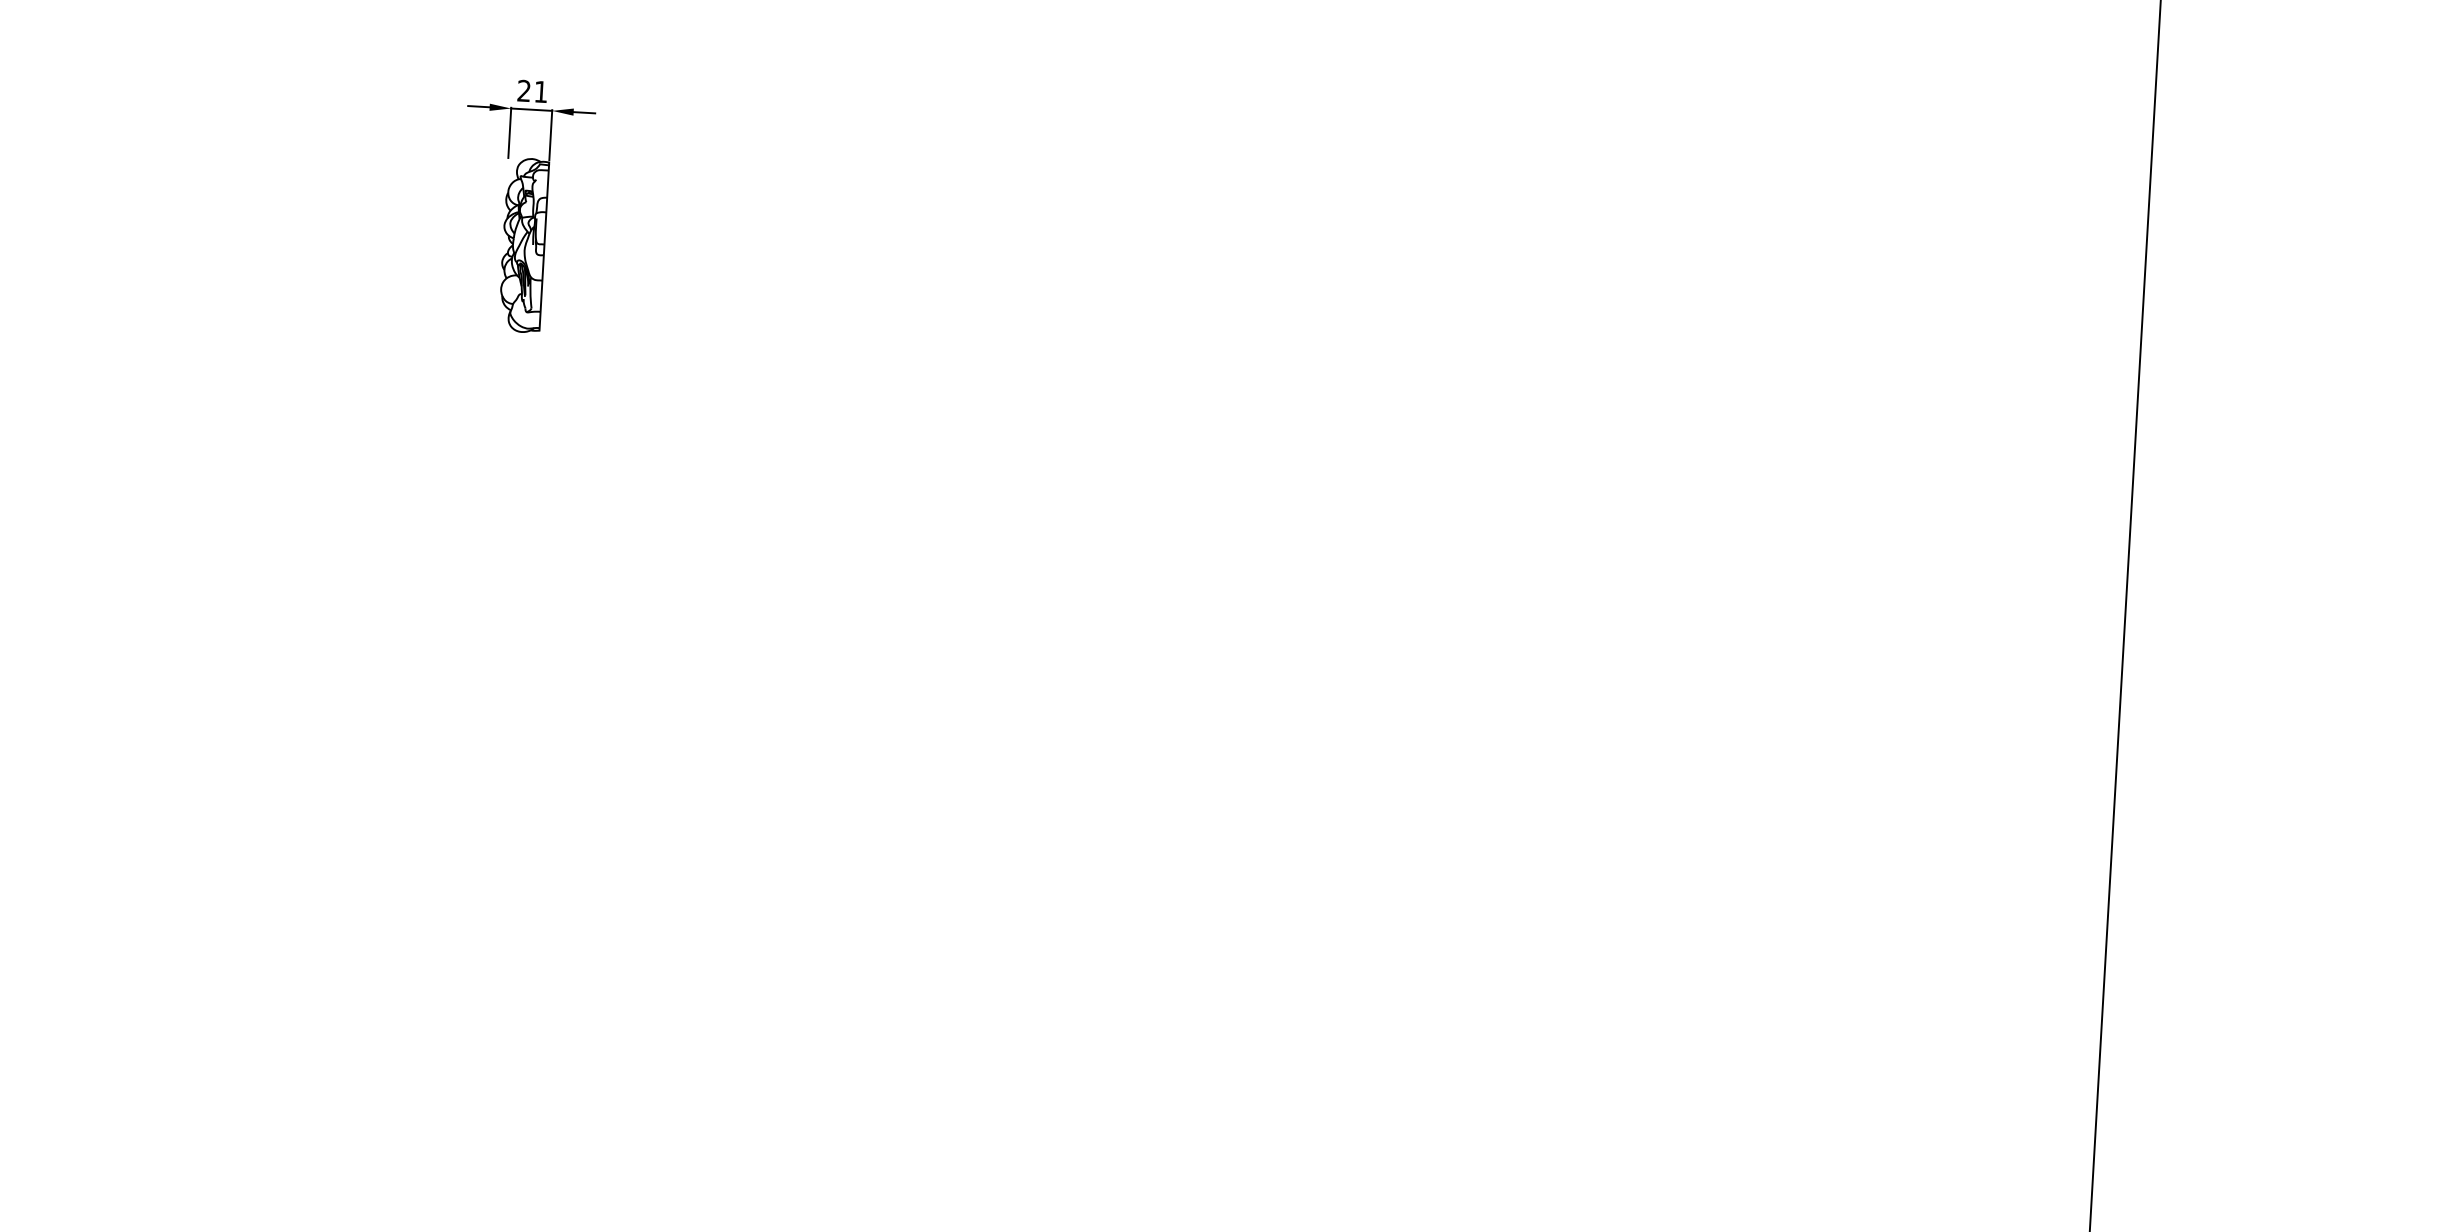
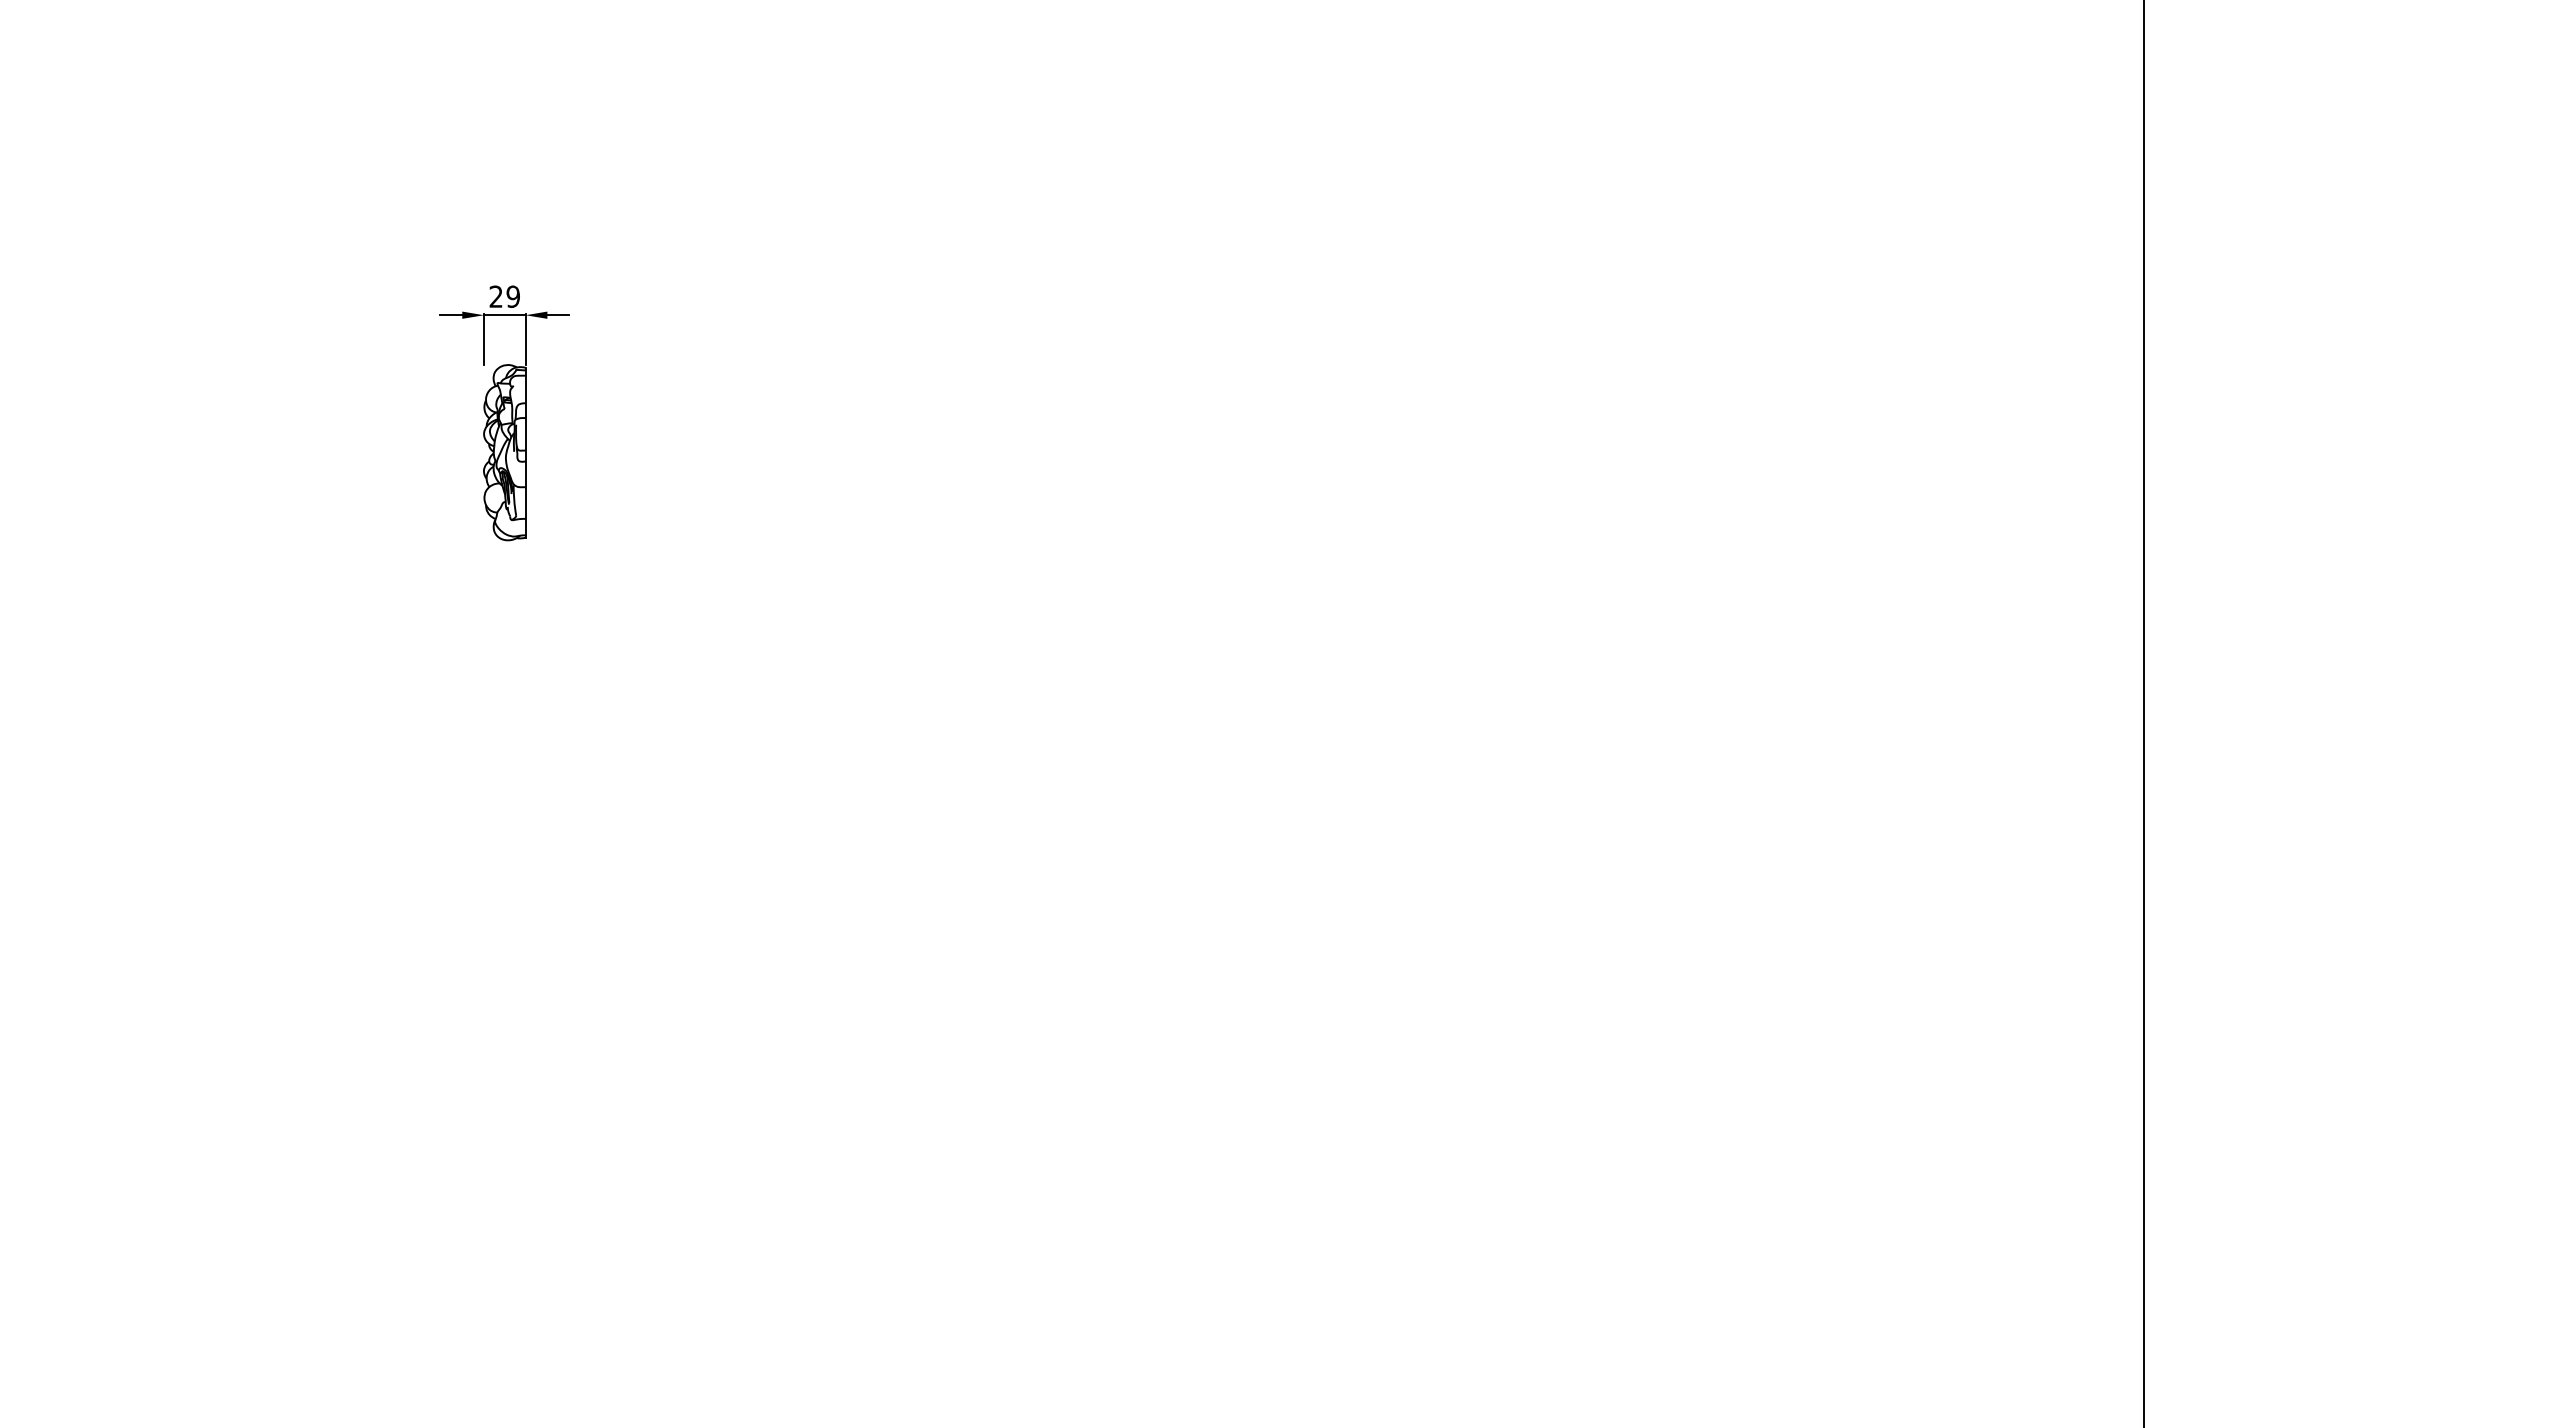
text: (540, 91) -> (512, 296), 21 -> 29

